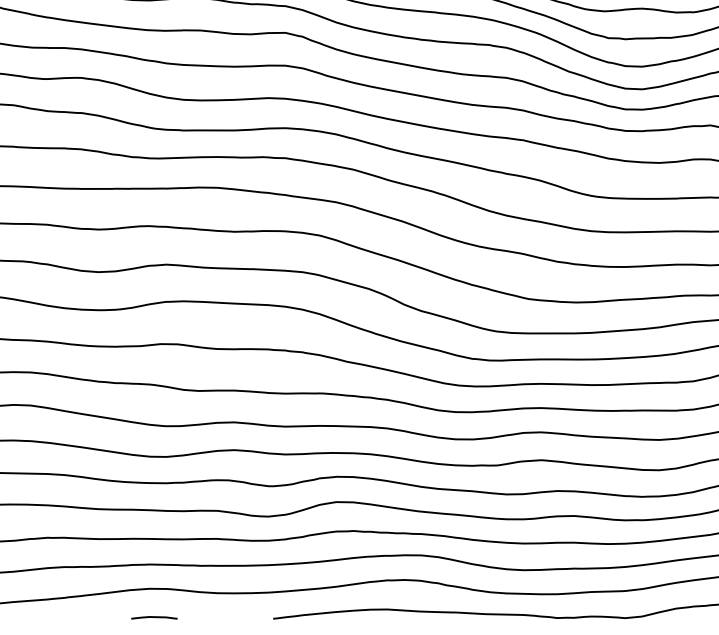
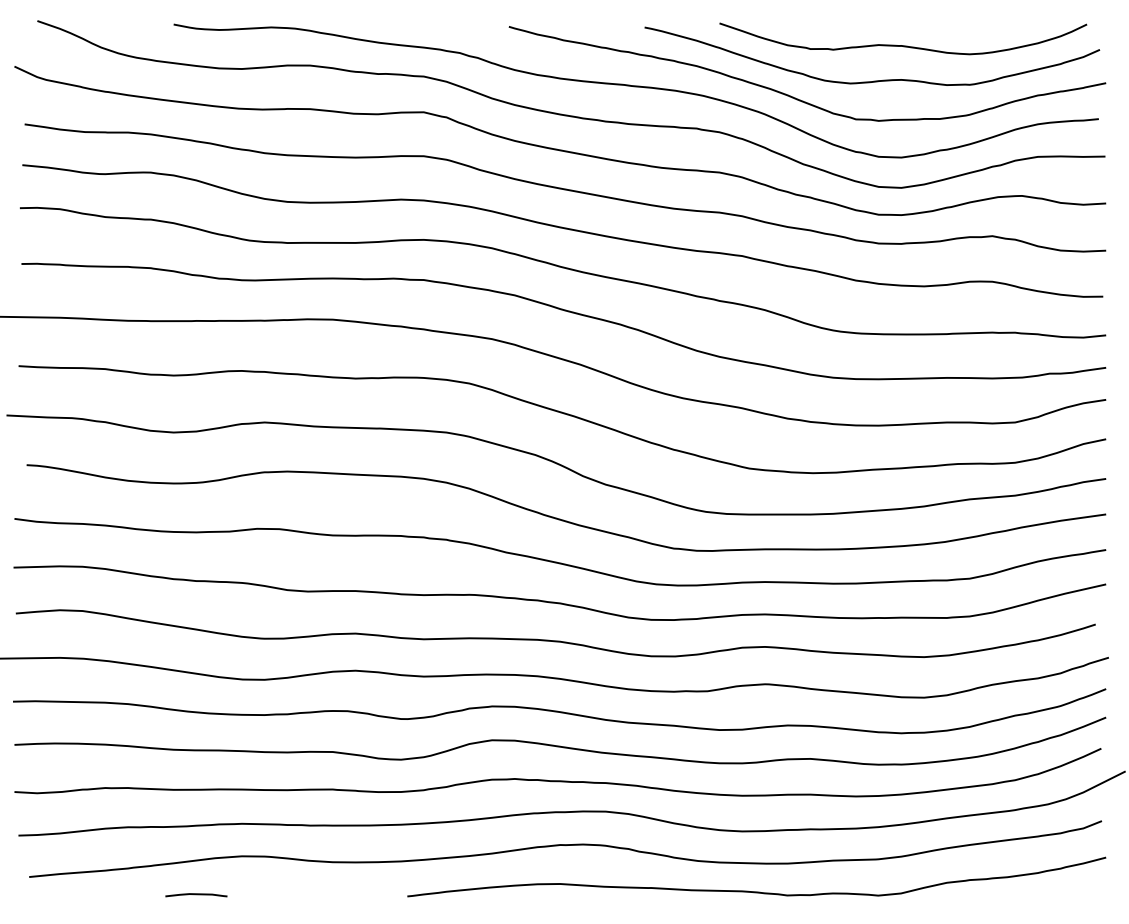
curve: (154, 618) -> (196, 895), moved

